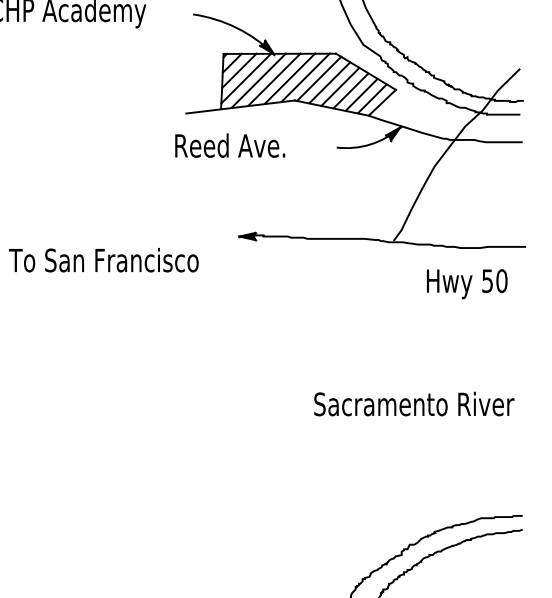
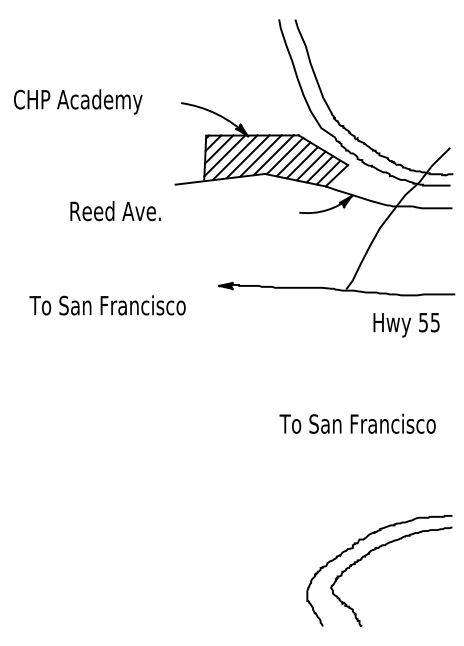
text: (229, 146) -> (115, 211), moved
text: (500, 280) -> (434, 322), 50 -> 55
text: (413, 403) -> (362, 423), Sacramento River -> To San Francisco

